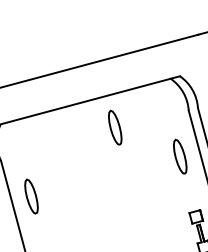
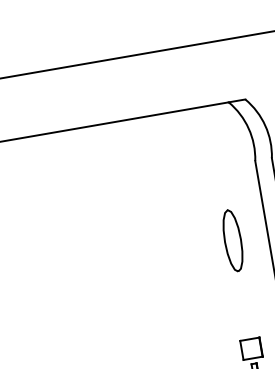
part: (115, 127) -> (124, 179), removed

